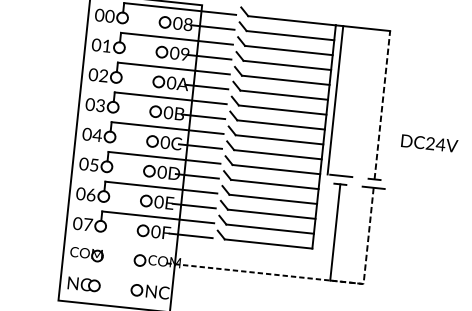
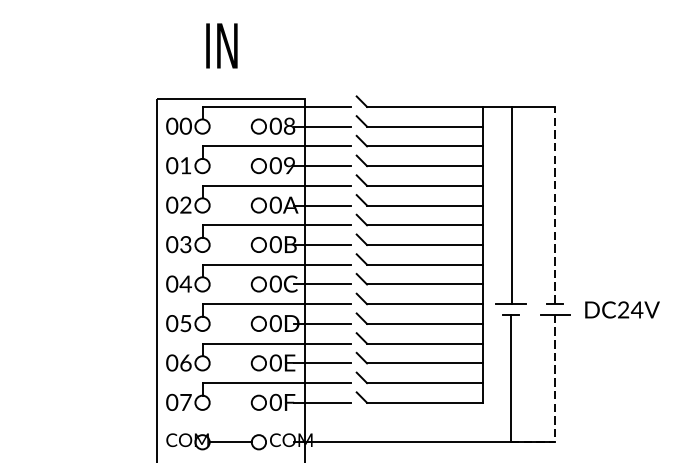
line: (335, 99) -> (512, 204), moved
text: (429, 143) -> (622, 309), moved
line: (118, 258) -> (230, 442), added
line: (264, 273) -> (424, 442), dashed -> solid

